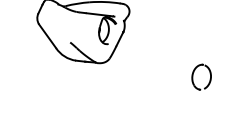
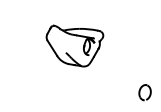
part: (200, 77) -> (144, 92), moved

